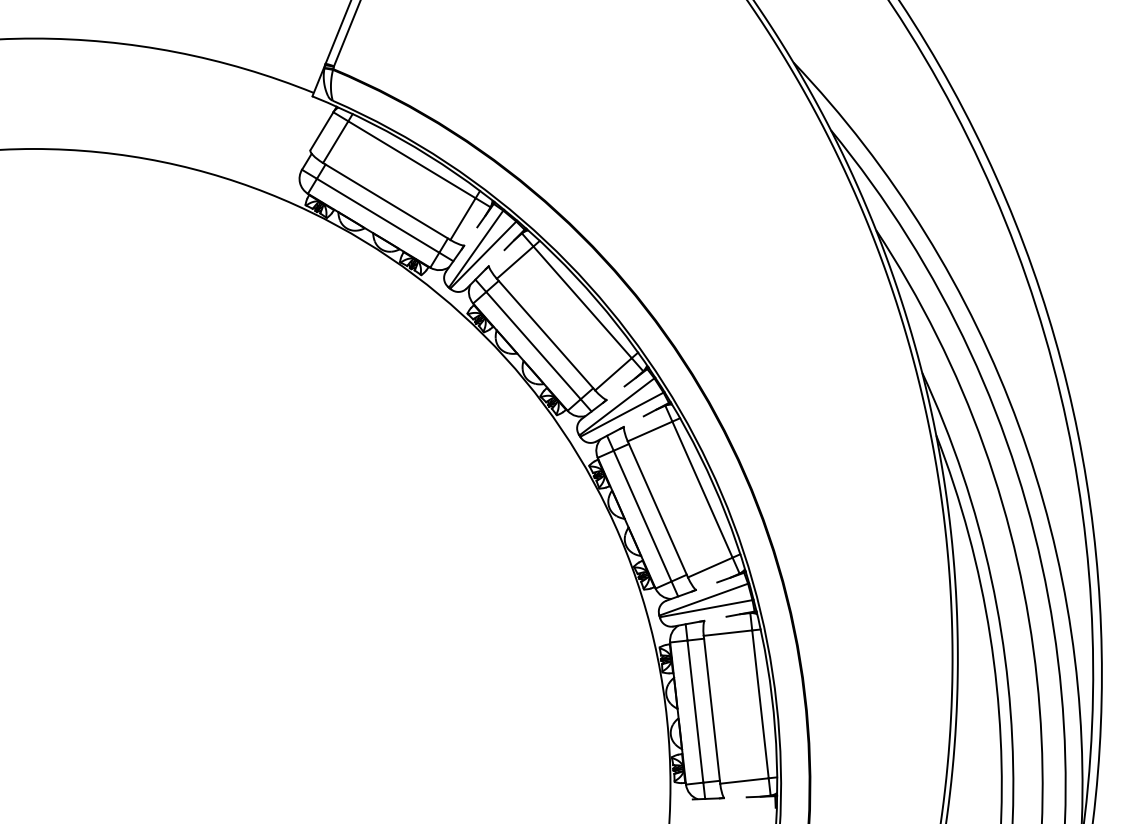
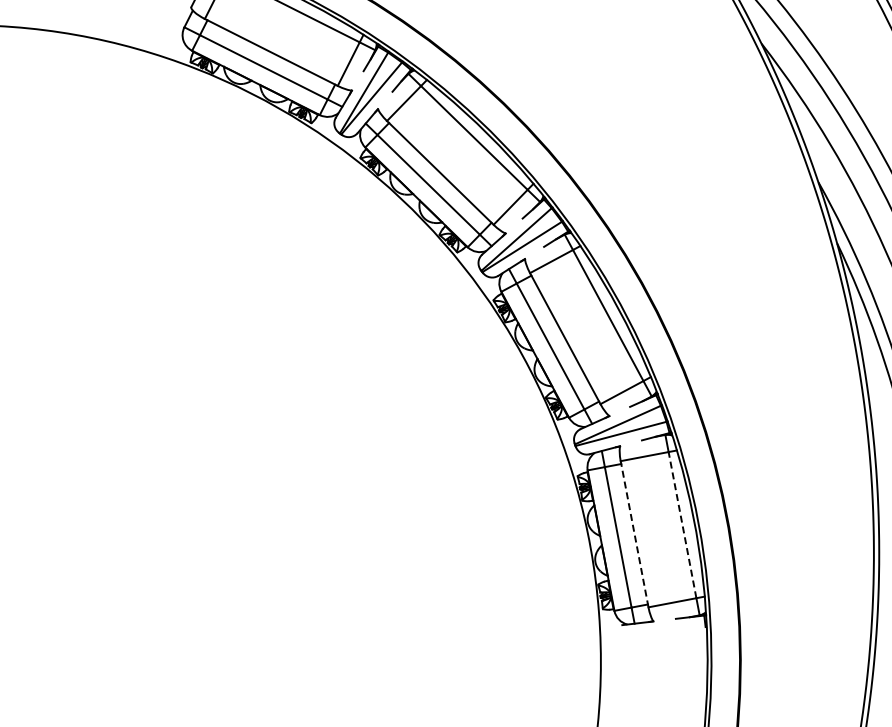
line: (760, 703) -> (682, 524), solid -> dashed
line: (711, 709) -> (634, 534), solid -> dashed

